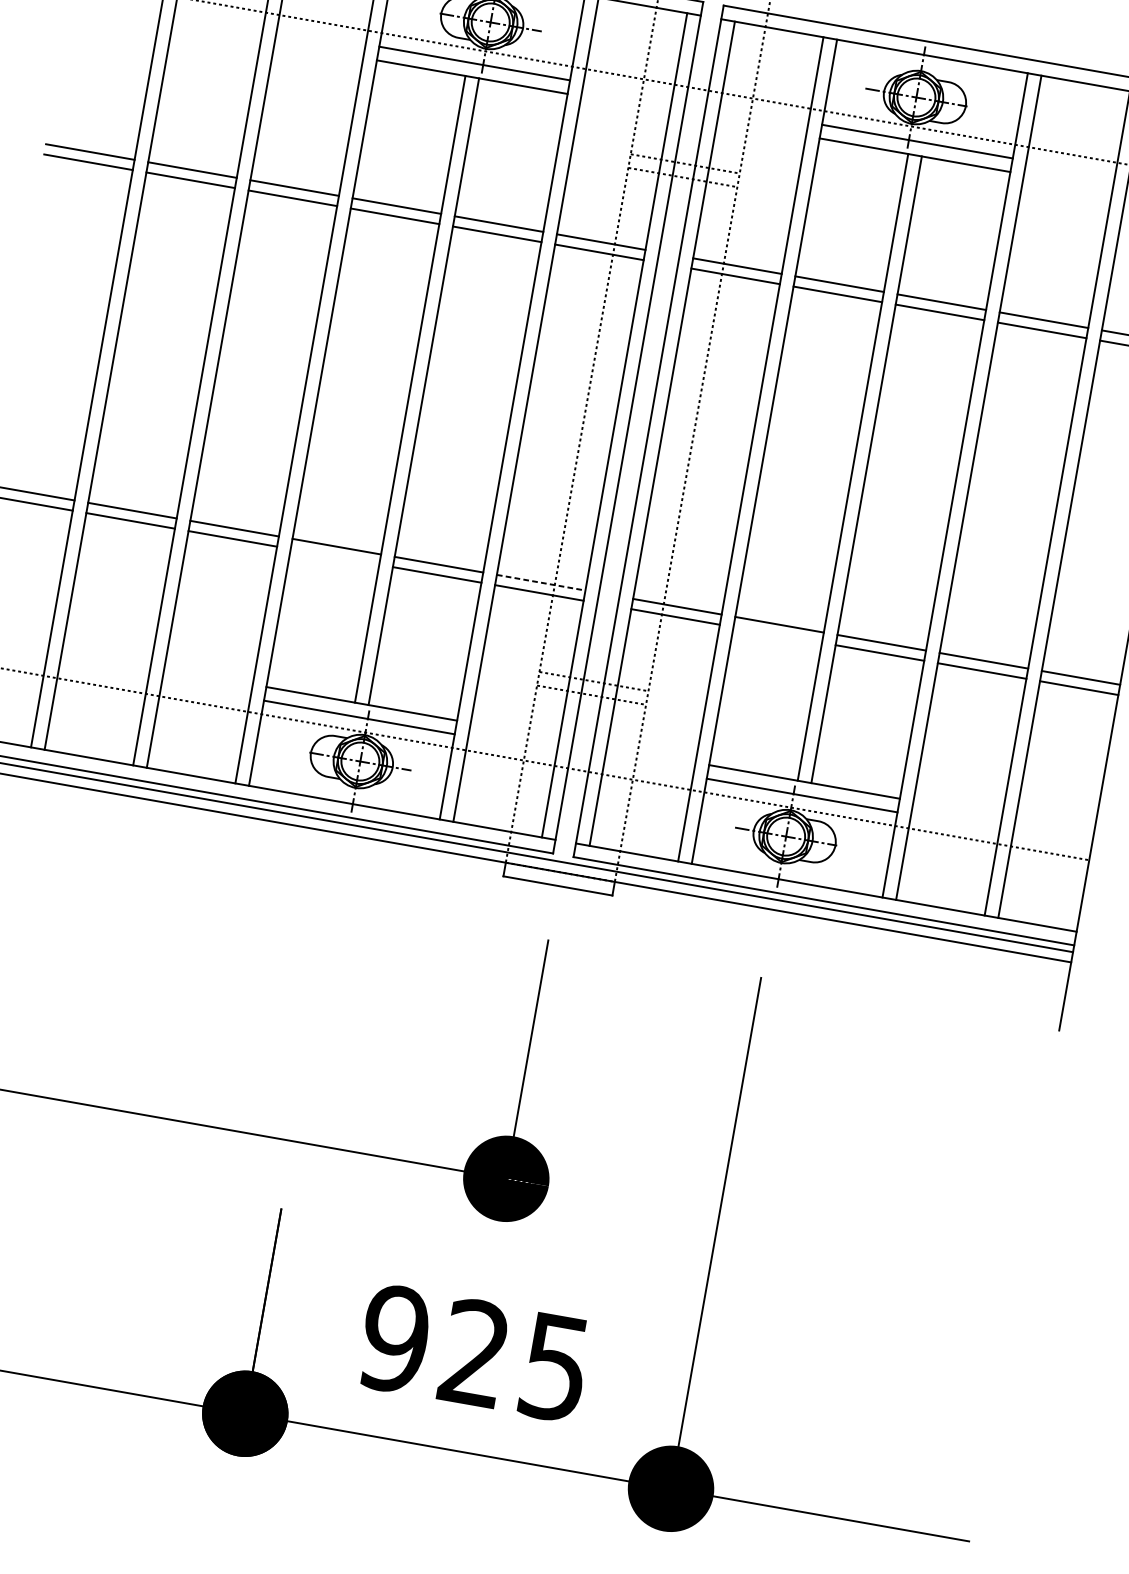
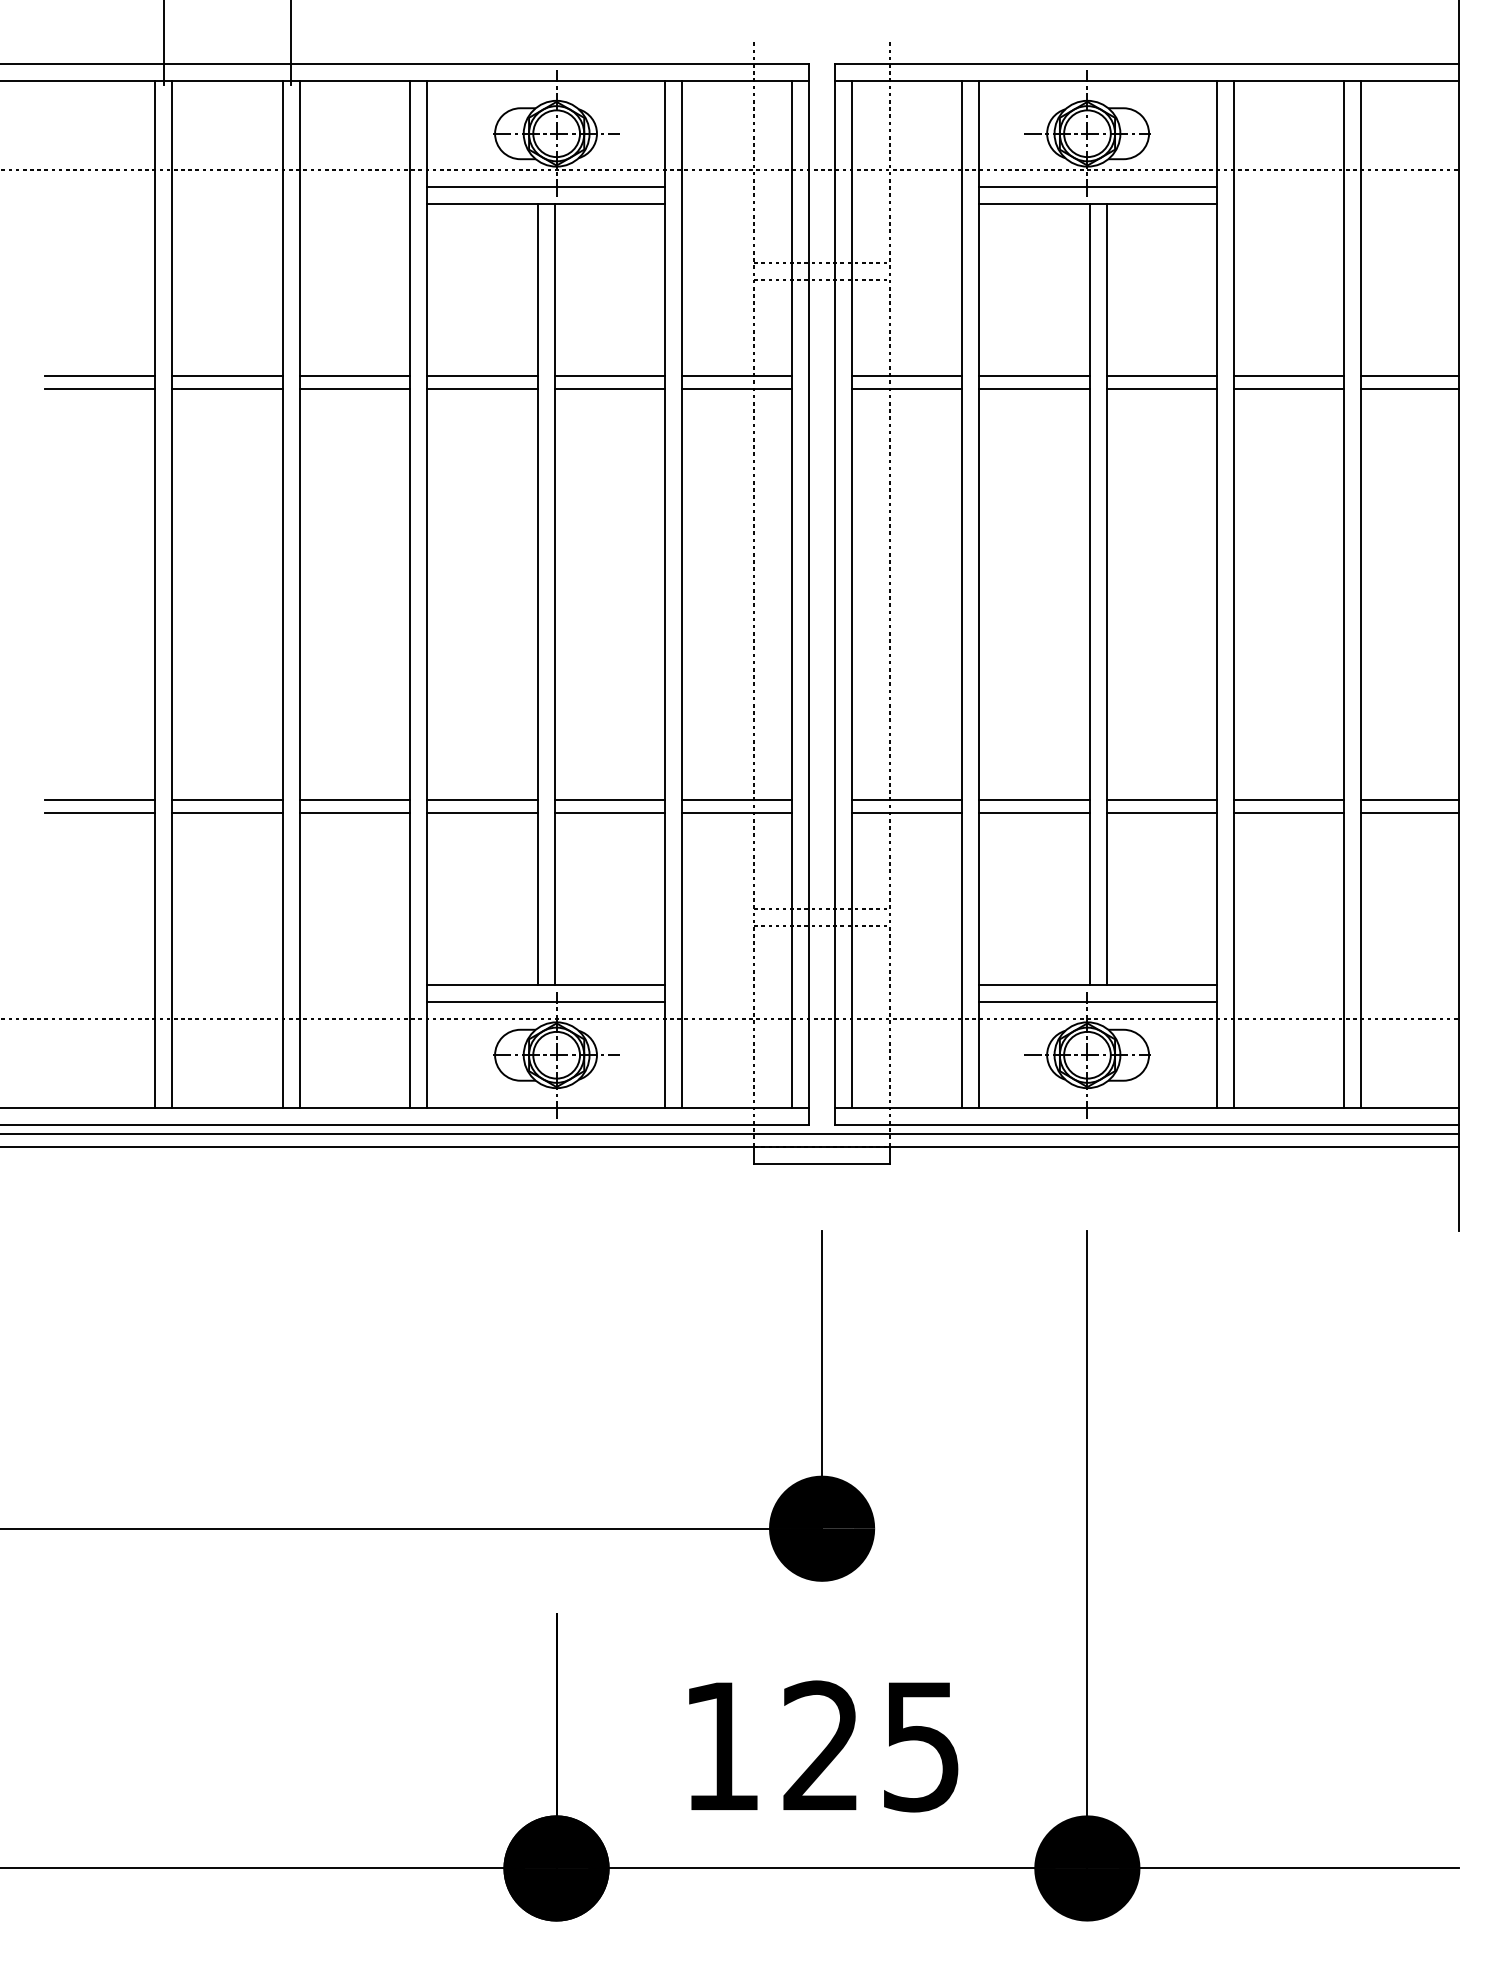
line: (335, 557) -> (482, 813), added
line: (541, 582) -> (737, 800), dashed -> solid
line: (777, 635) -> (1034, 813), added
text: (394, 1339) -> (720, 1746), 925 -> 125

